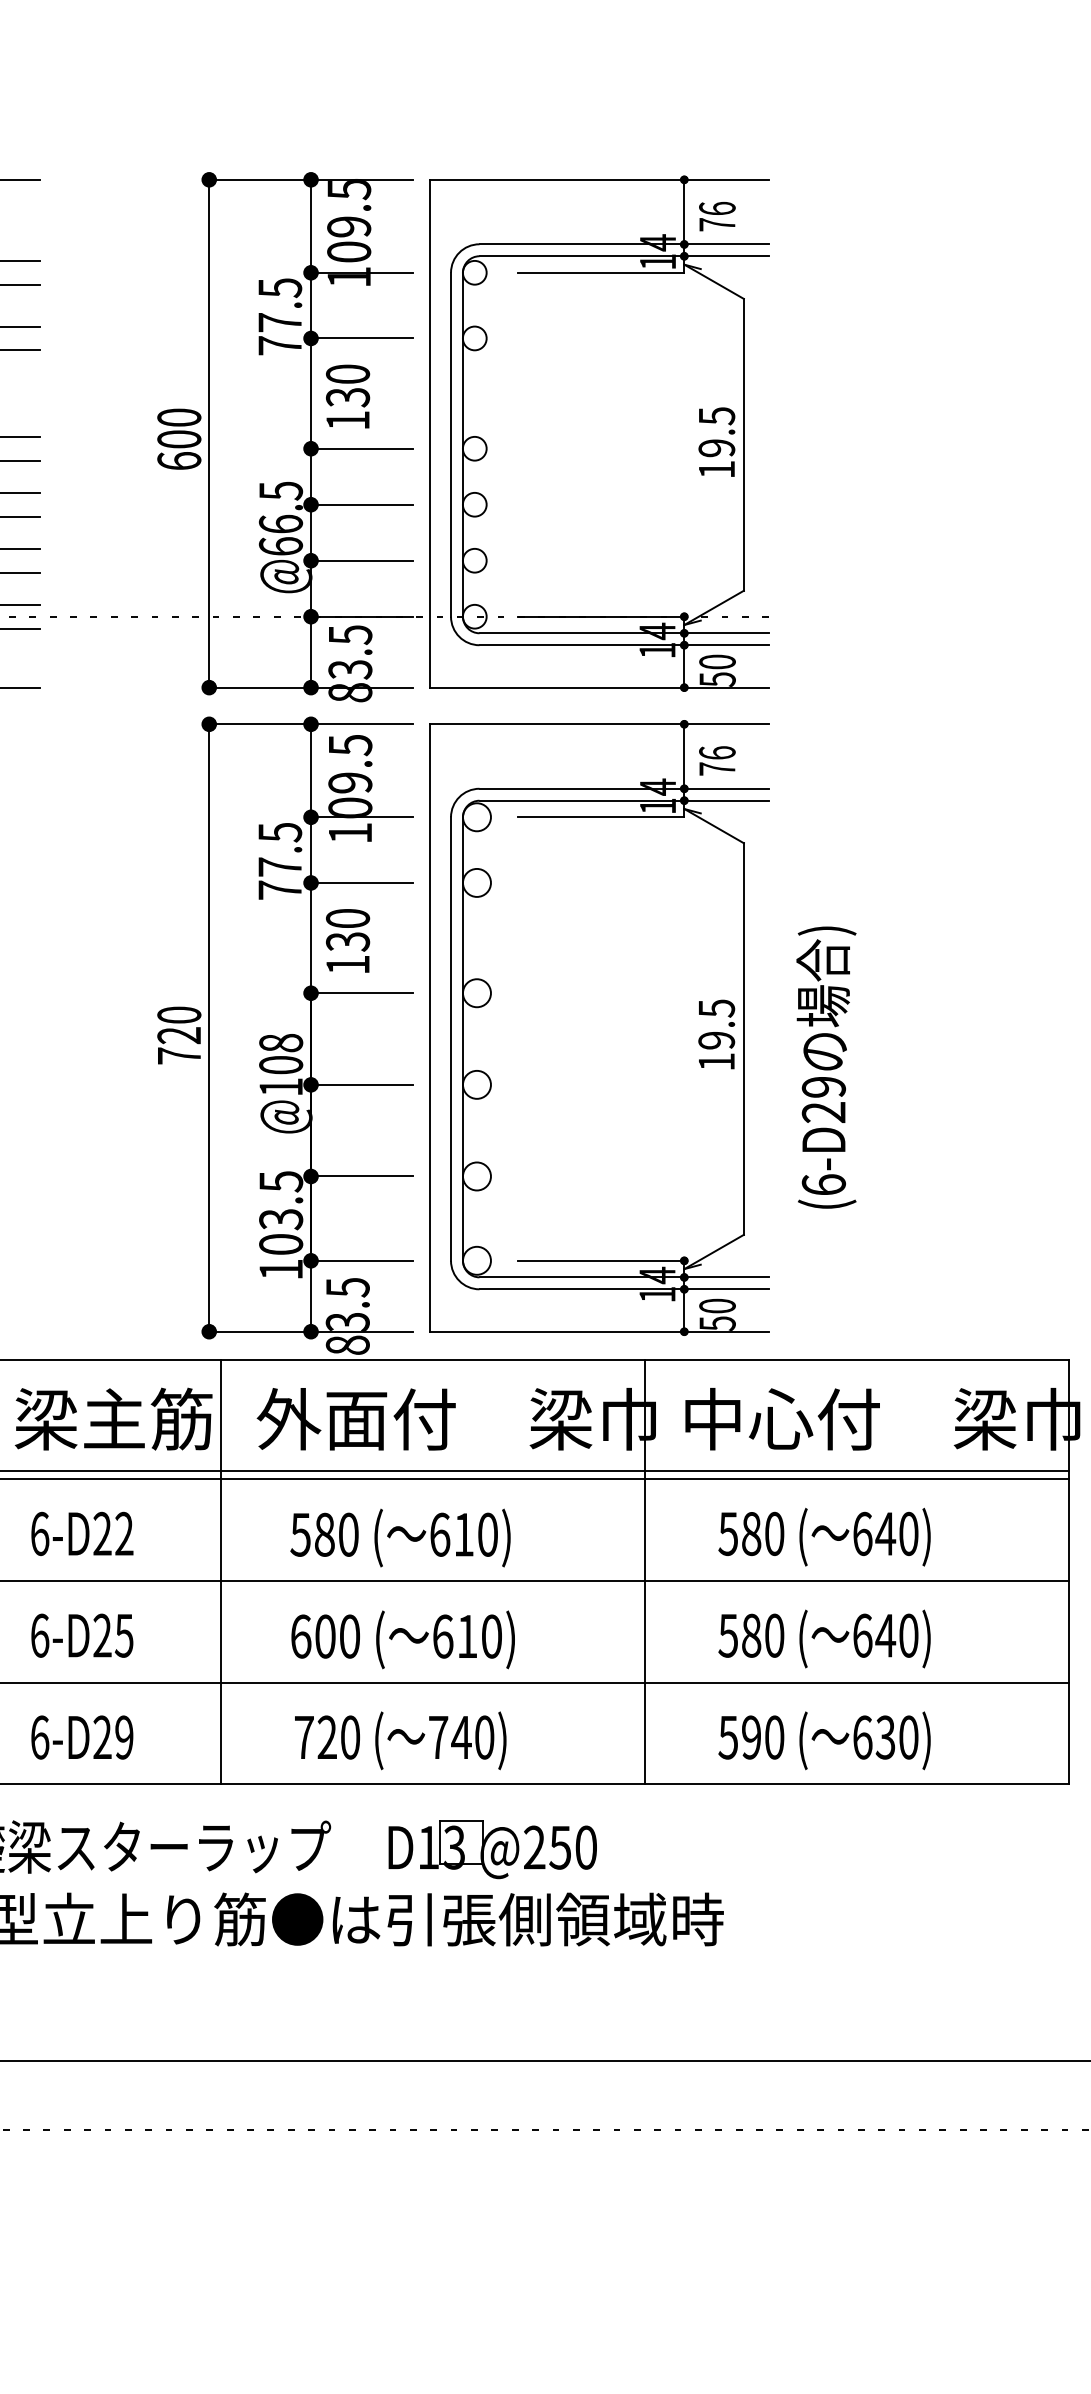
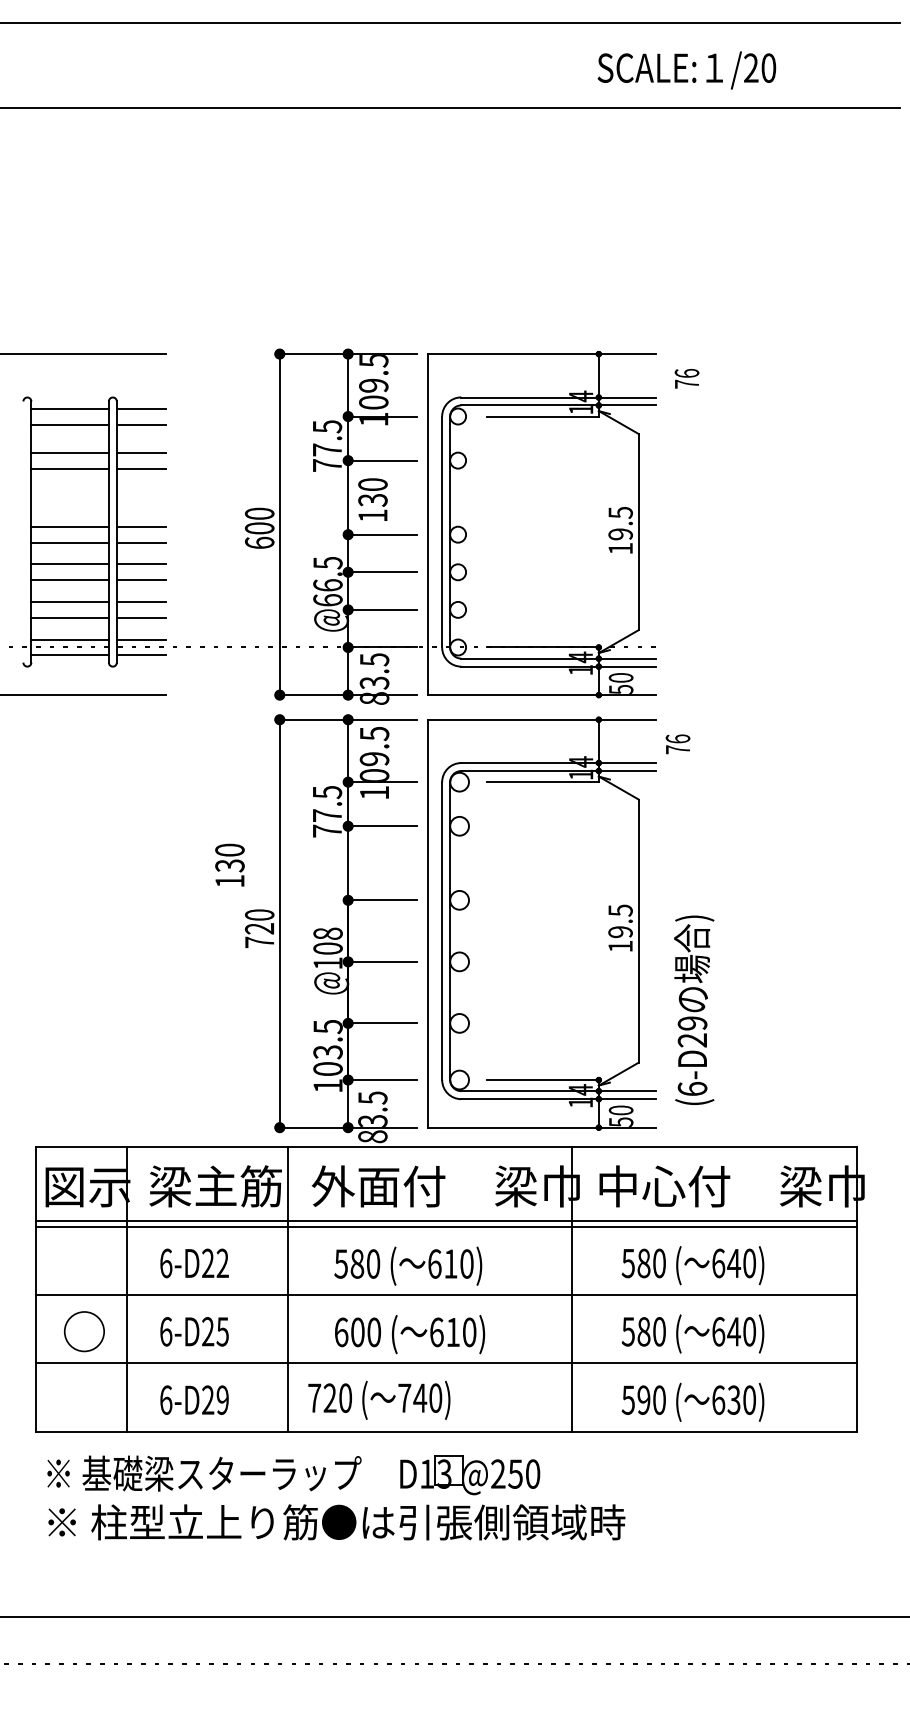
text: (716, 216) -> (686, 378), moved
text: (716, 761) -> (677, 744), moved
text: (347, 939) -> (229, 864), moved
text: (826, 1066) -> (694, 1009), moved
text: (400, 1739) -> (379, 1399), moved

